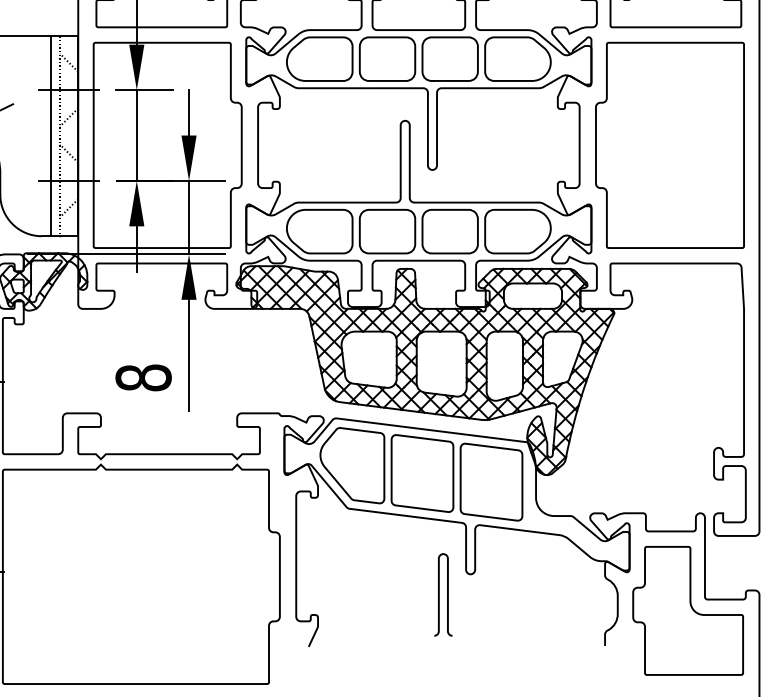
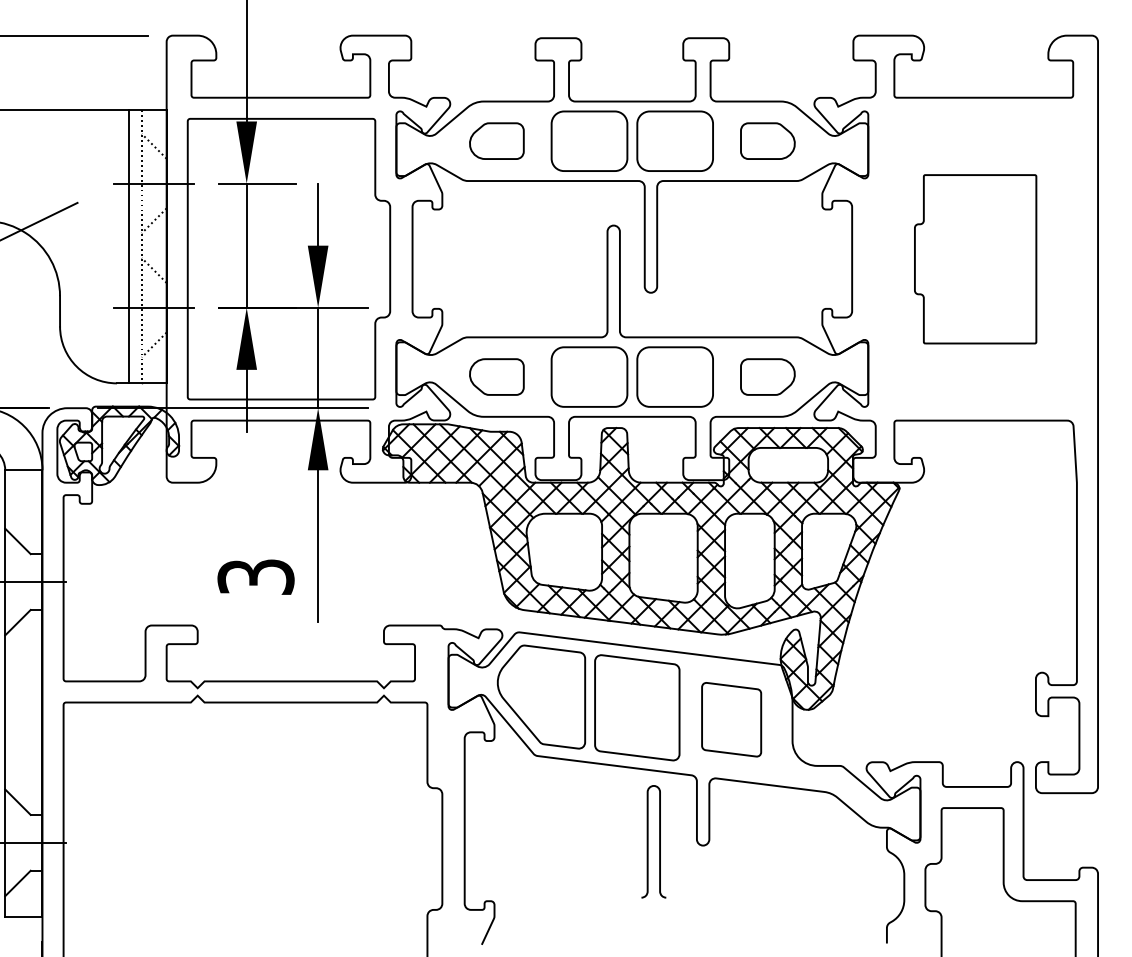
part: (319, 58) -> (496, 140), size x0.6
part: (517, 58) -> (767, 140), size x0.6
part: (669, 145) -> (975, 259), size x0.6
part: (319, 231) -> (496, 376), size x0.6
part: (517, 231) -> (767, 376), size x0.6
text: (143, 377) -> (255, 576), 8 -> 3
part: (491, 482) -> (731, 719), size x0.7
curve: (439, 594) -> (648, 841), moved

